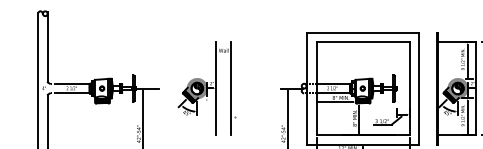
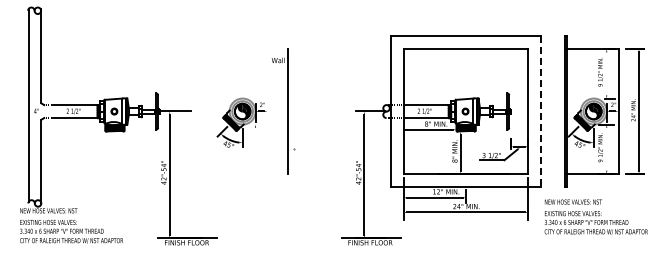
line: (467, 60) -> (606, 73), removed
line: (215, 88) -> (267, 111), removed
line: (419, 89) -> (541, 112), solid -> dashed
line: (467, 116) -> (606, 148), removed

